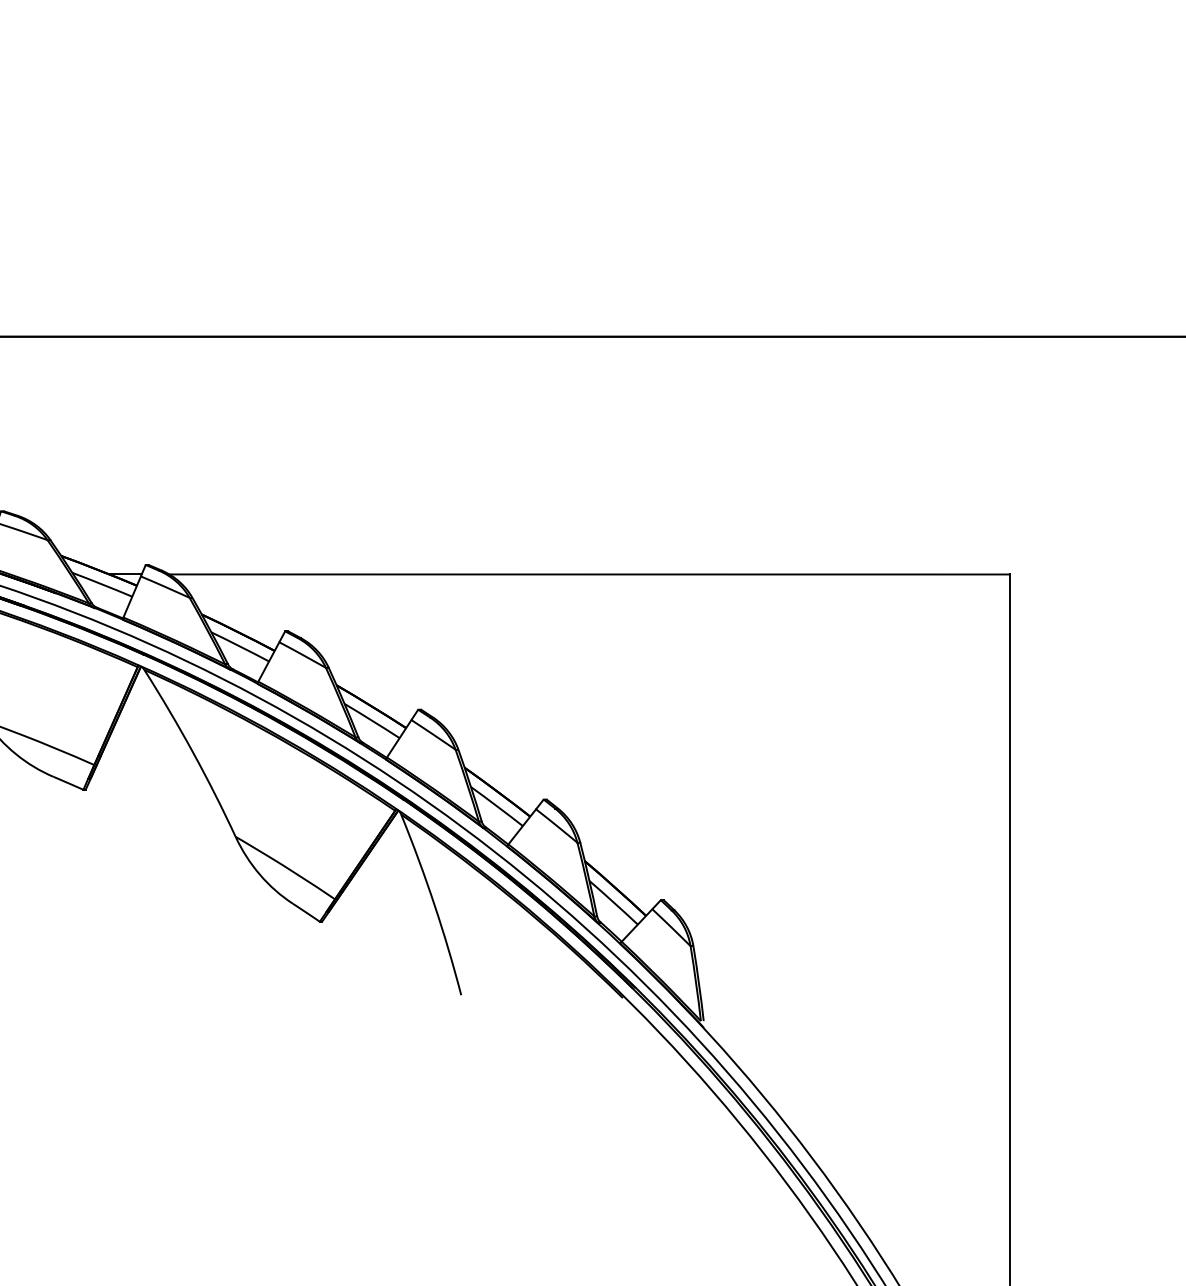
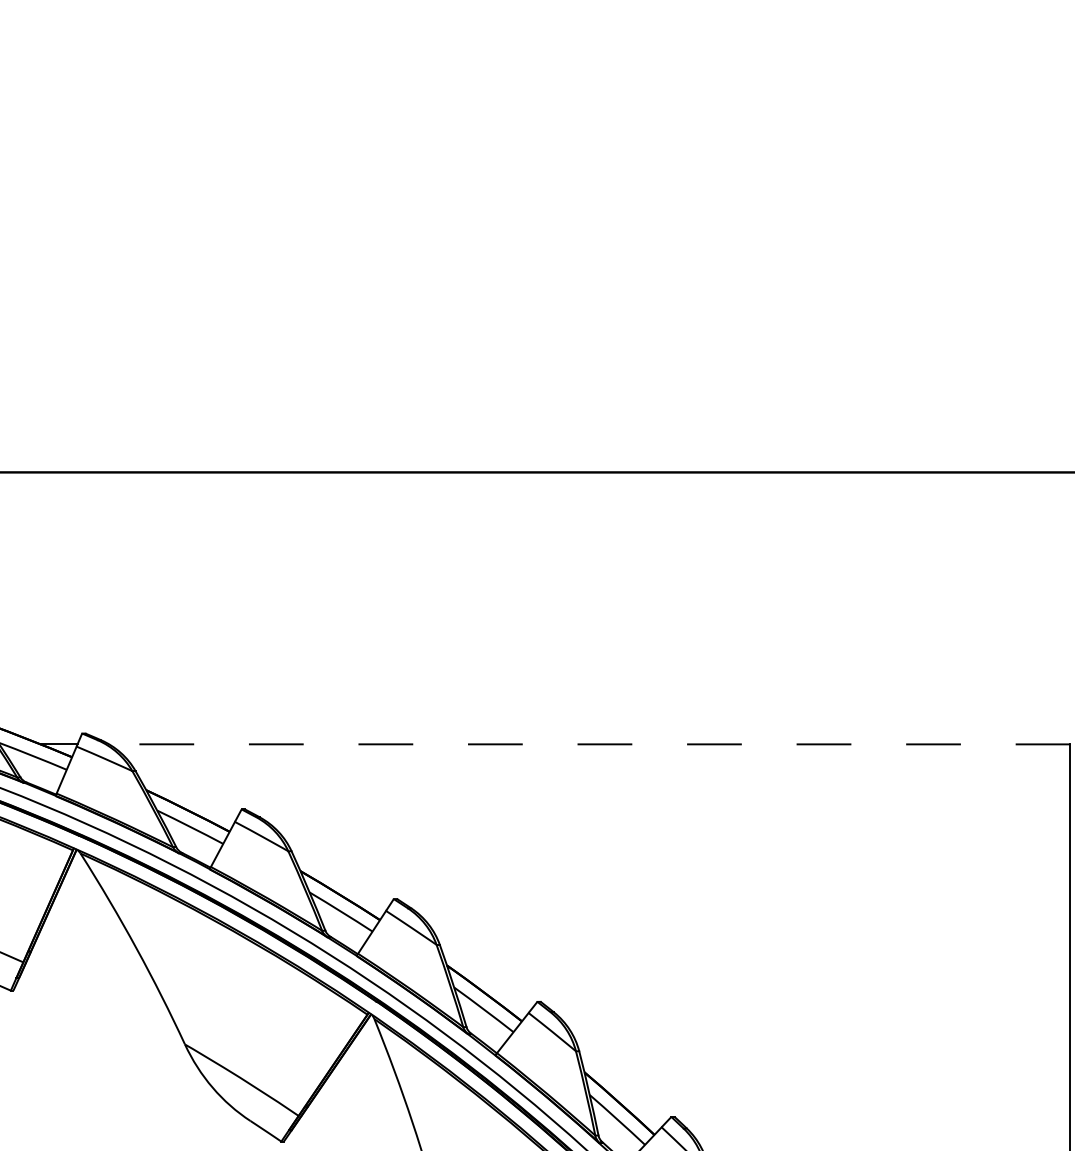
line: (589, 574) -> (589, 744), solid -> dashed

